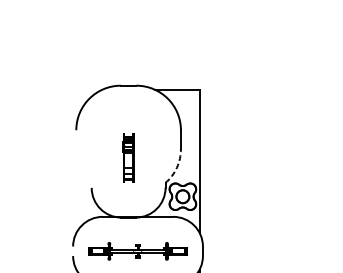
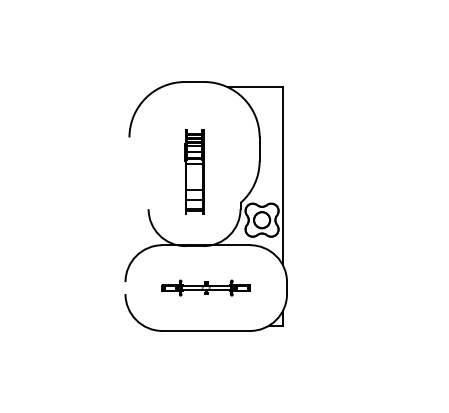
part: (128, 157) -> (194, 171), size x1.43
arc: (176, 168) -> (254, 184), dashed -> solid
part: (137, 250) -> (205, 287), size x0.71

